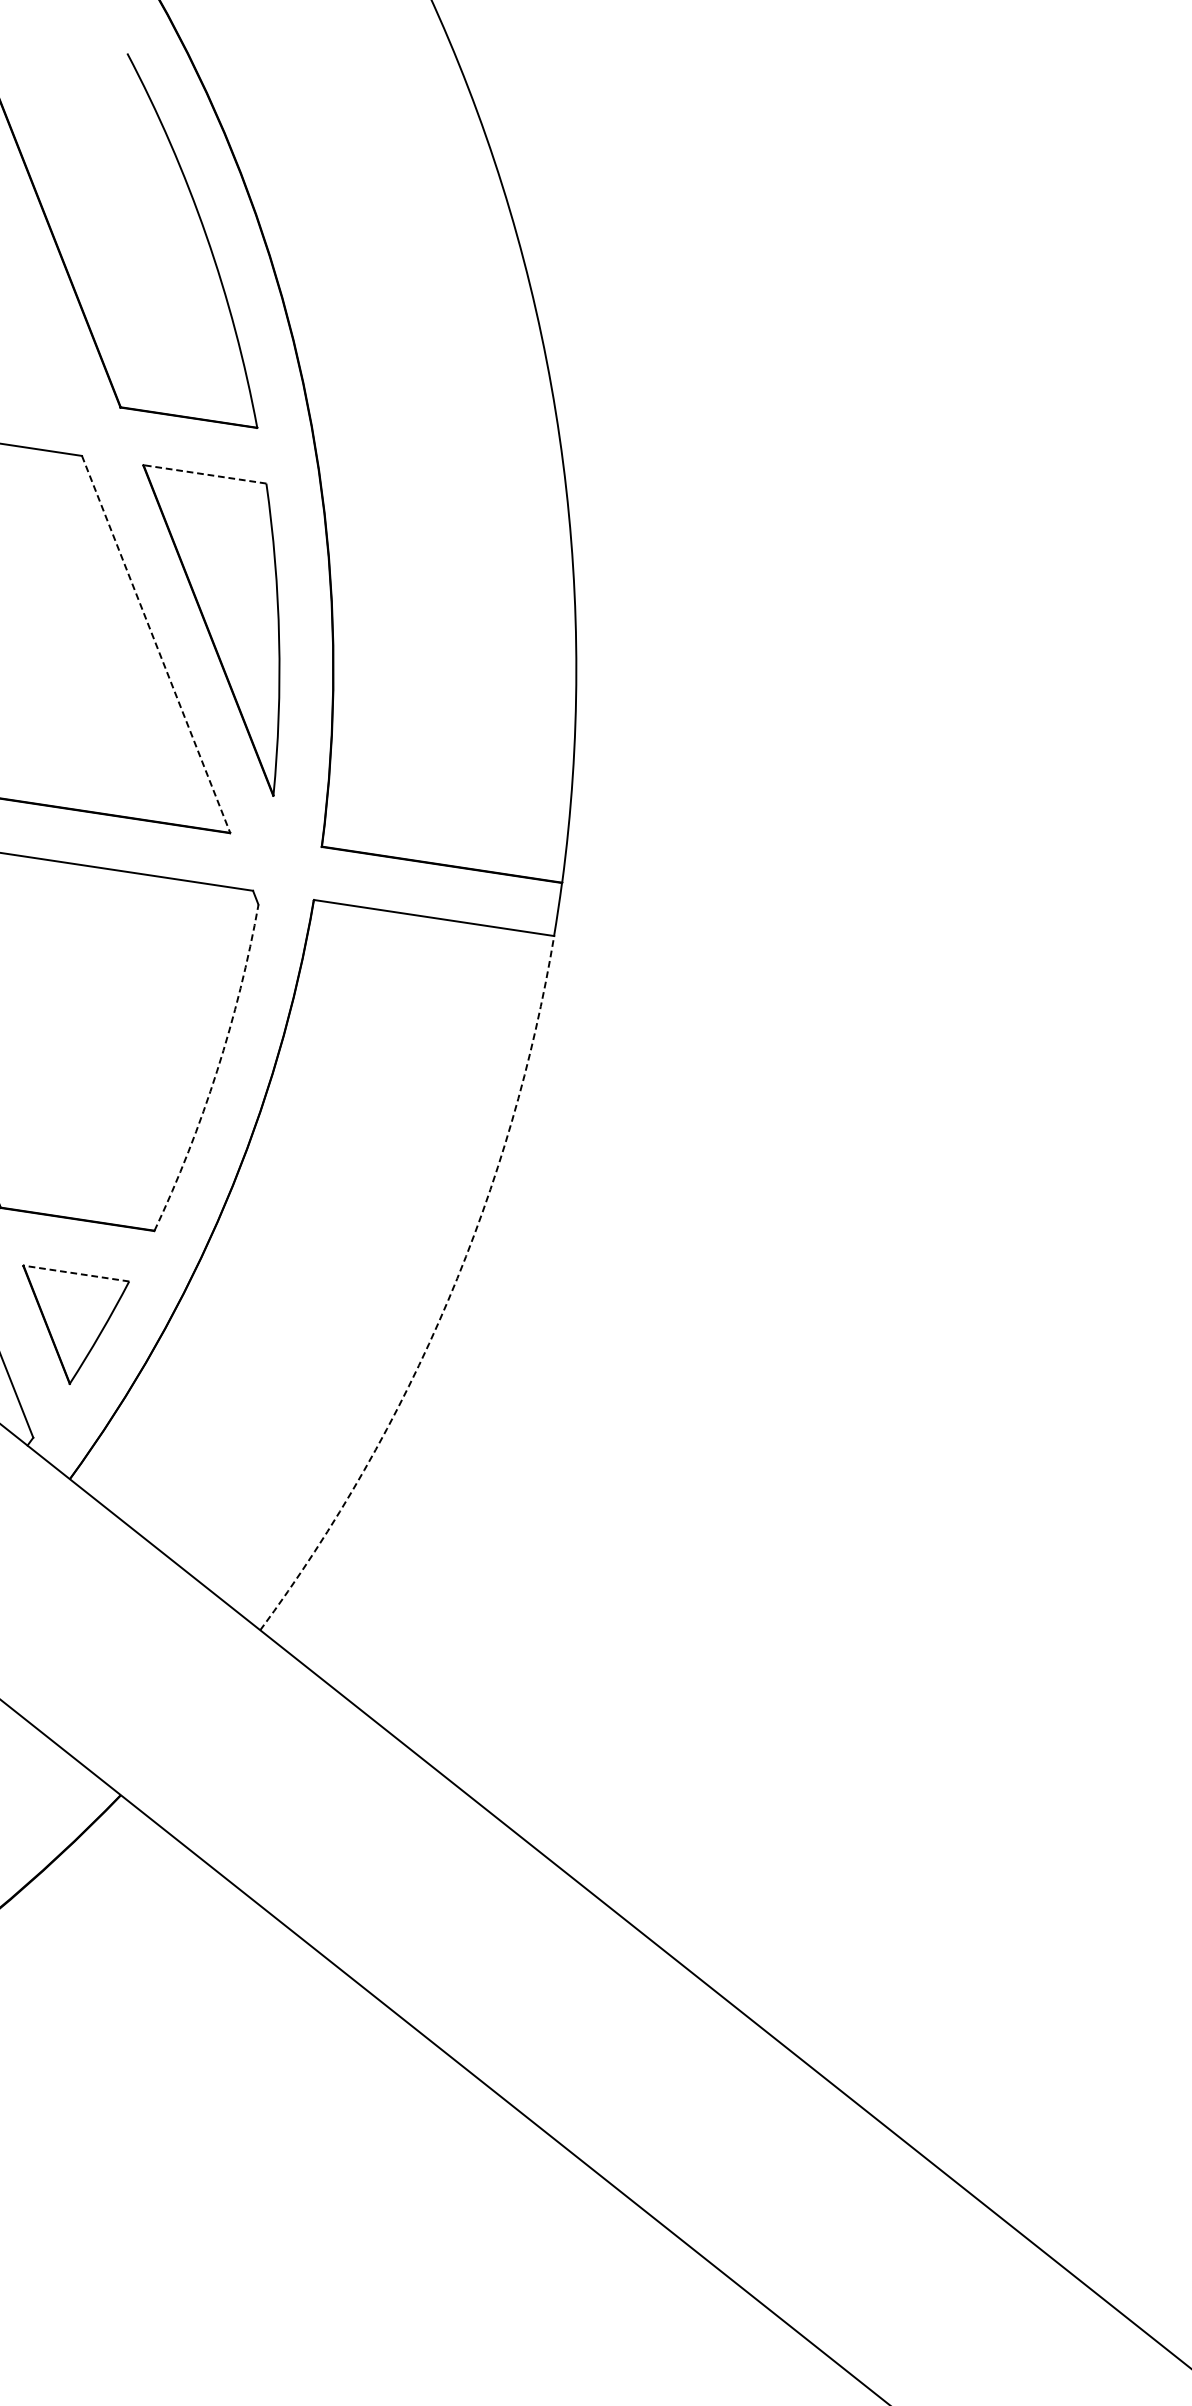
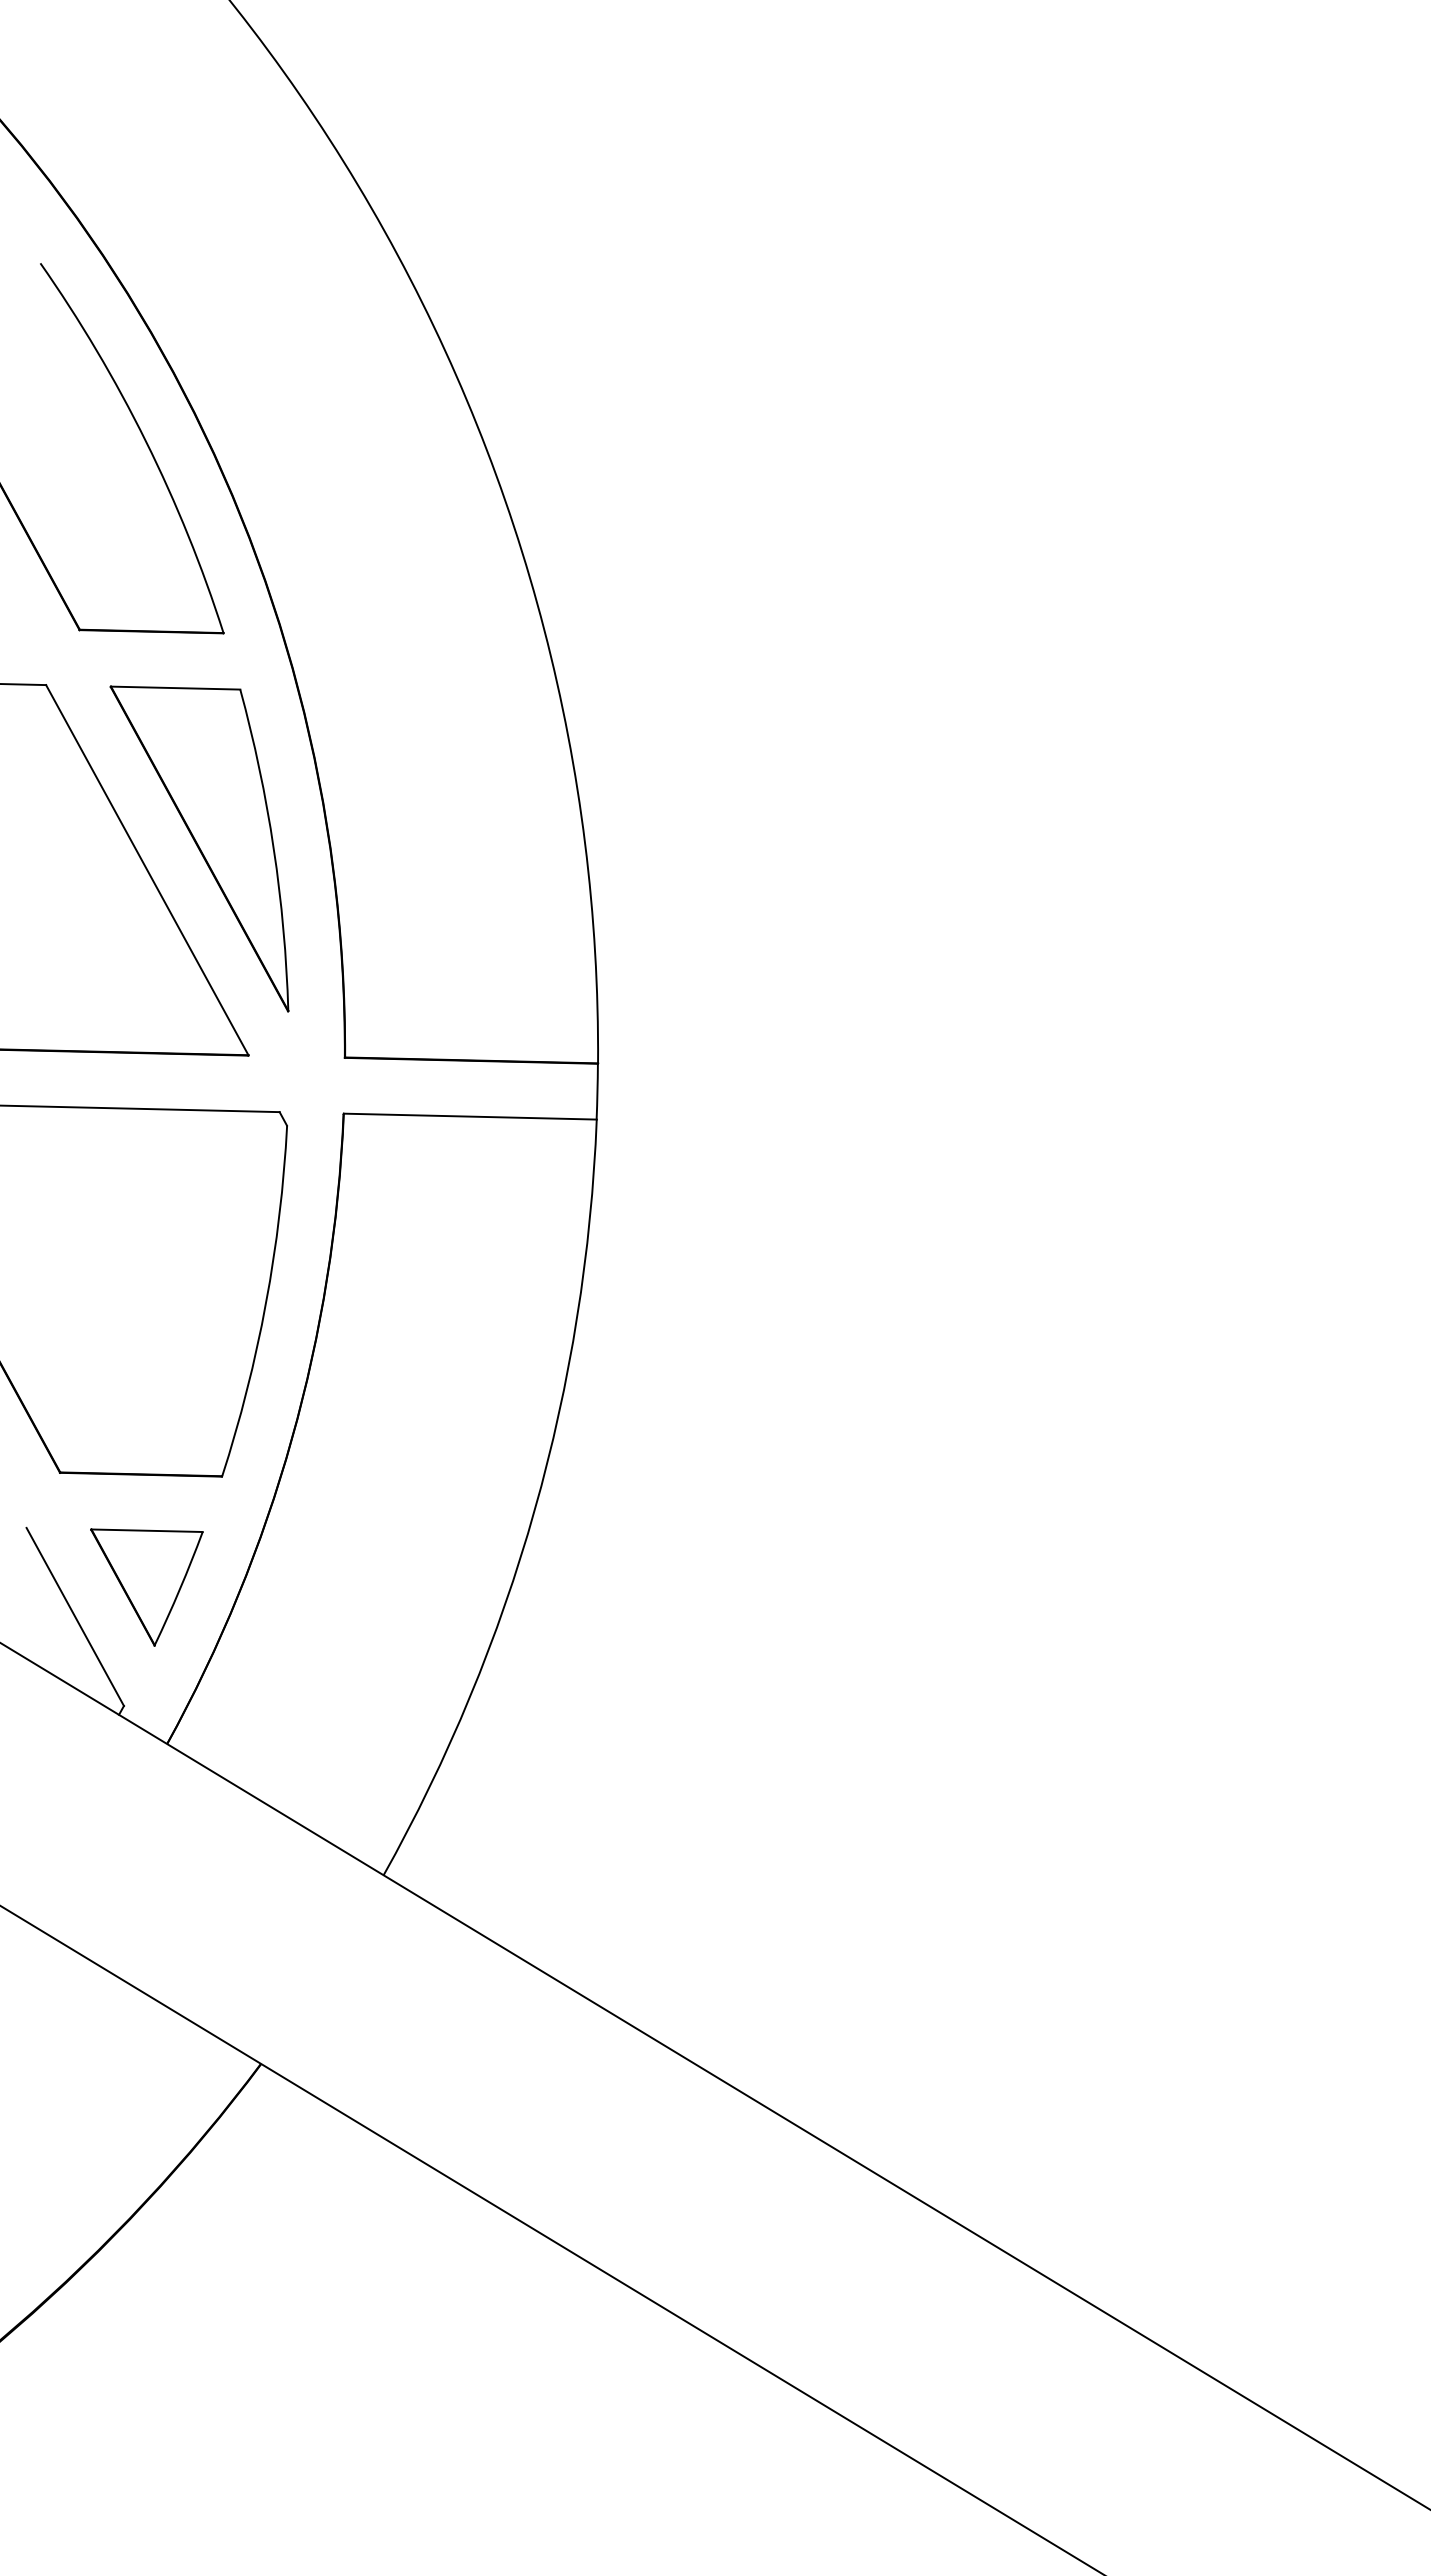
line: (204, 474) -> (175, 688), dashed -> solid
line: (156, 644) -> (147, 870), dashed -> solid
arc: (217, 1071) -> (266, 1303), dashed -> solid
line: (76, 1273) -> (147, 1530), dashed -> solid
arc: (447, 1299) -> (534, 1509), dashed -> solid

